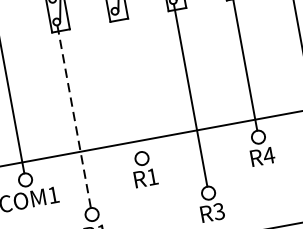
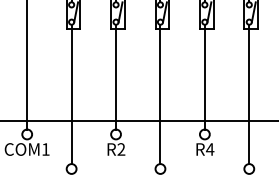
line: (128, 82) -> (116, 76), added
line: (74, 116) -> (71, 94), dashed -> solid
text: (152, 176) -> (121, 149), R1 -> R2

